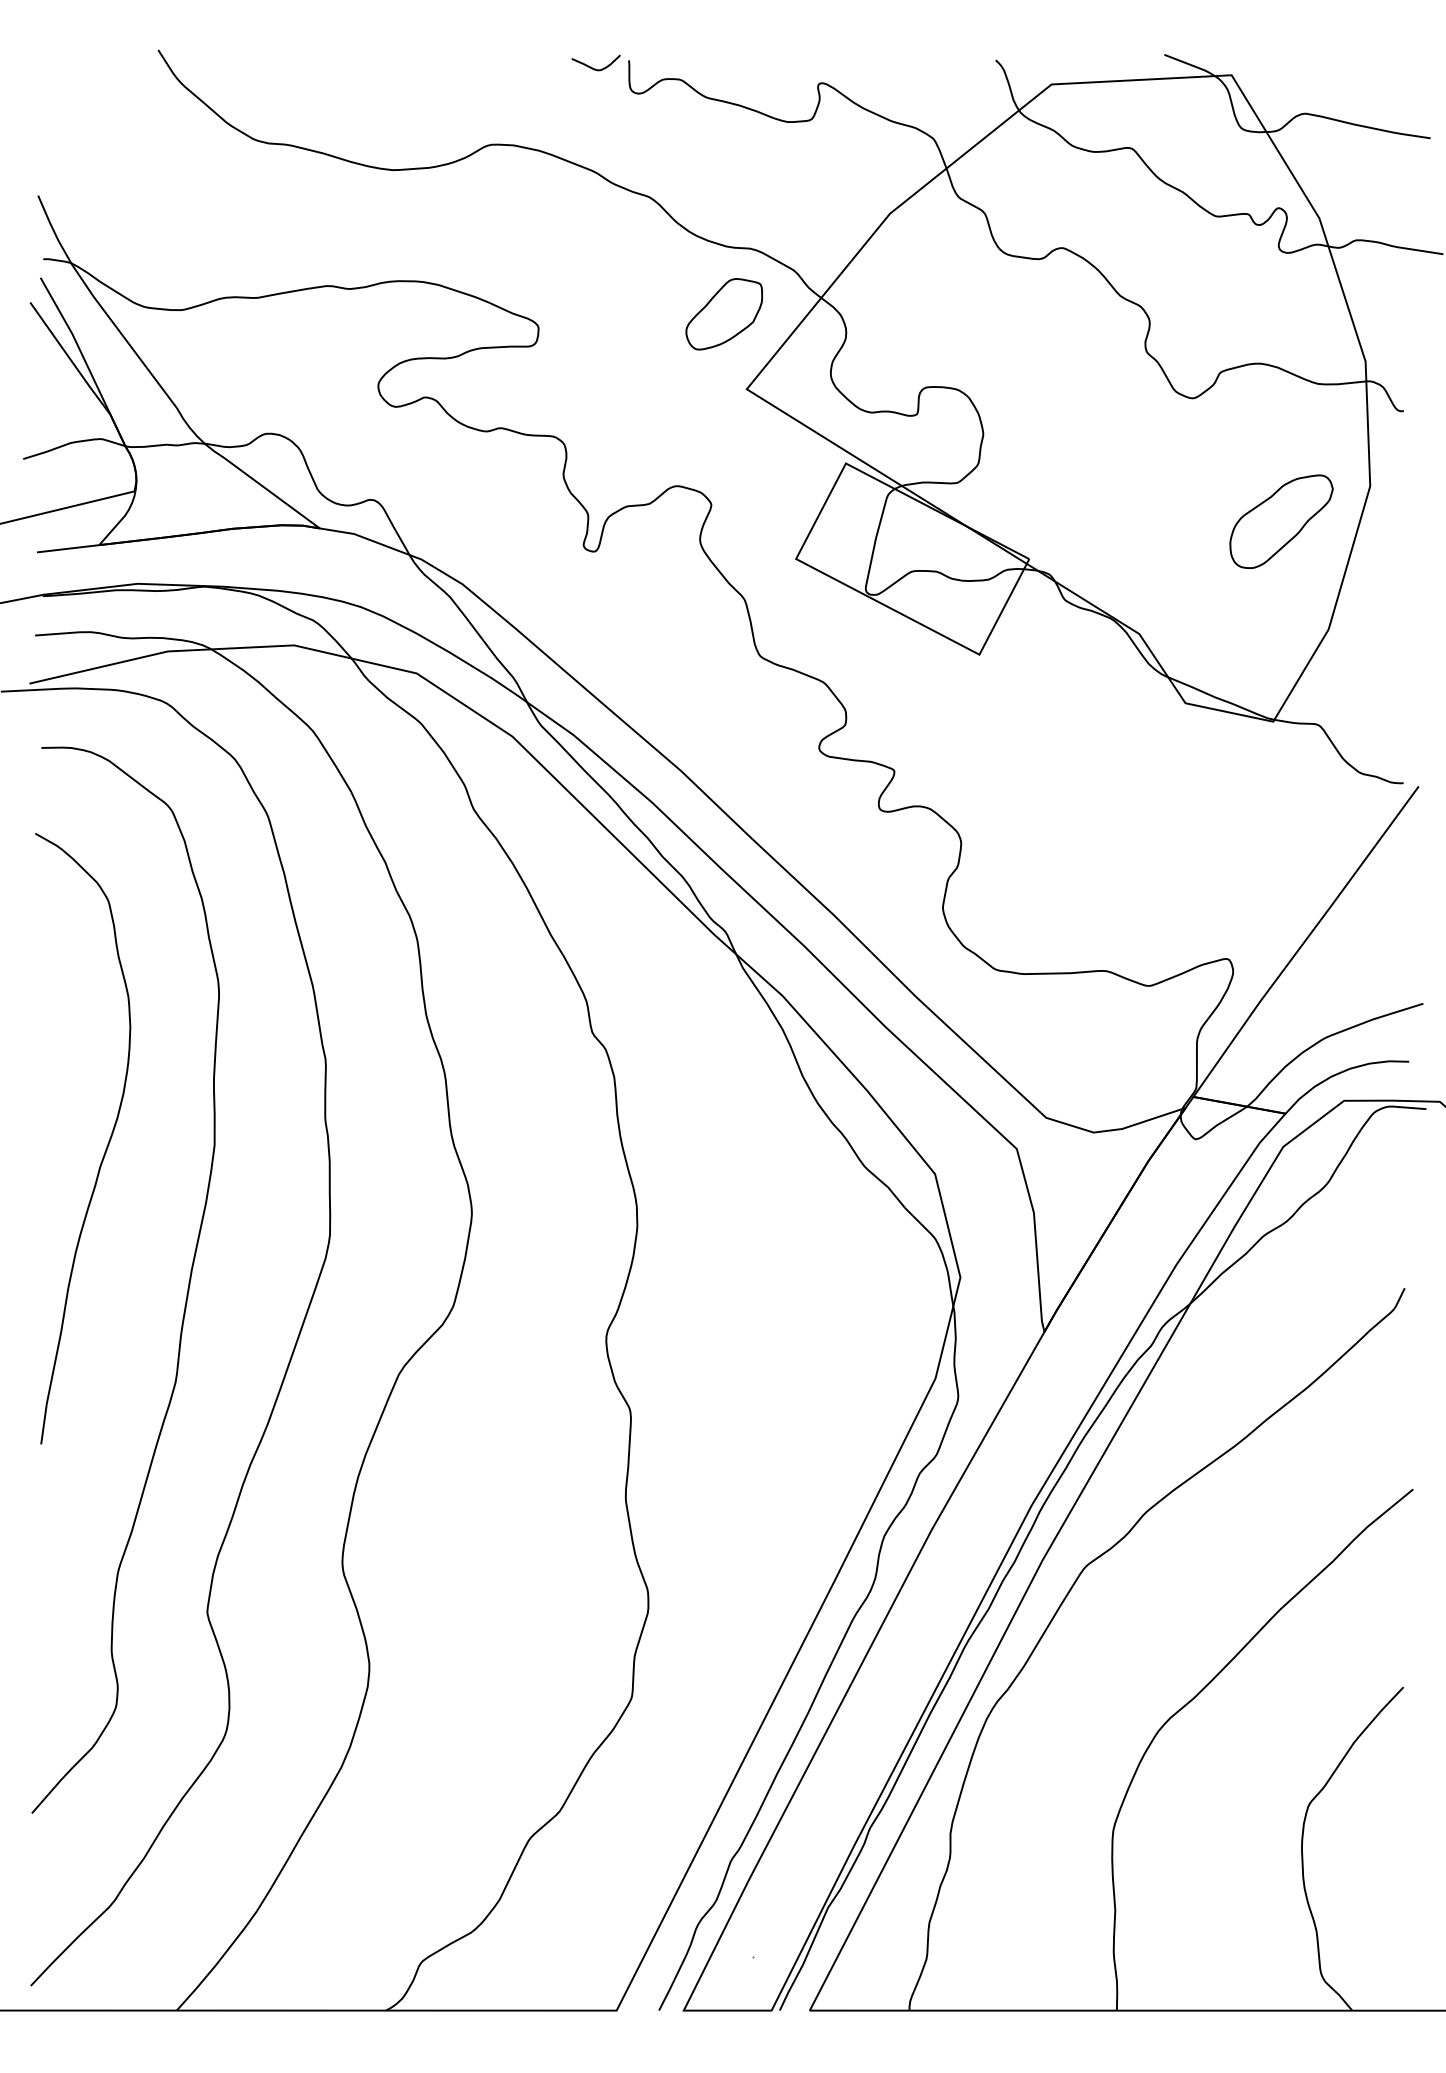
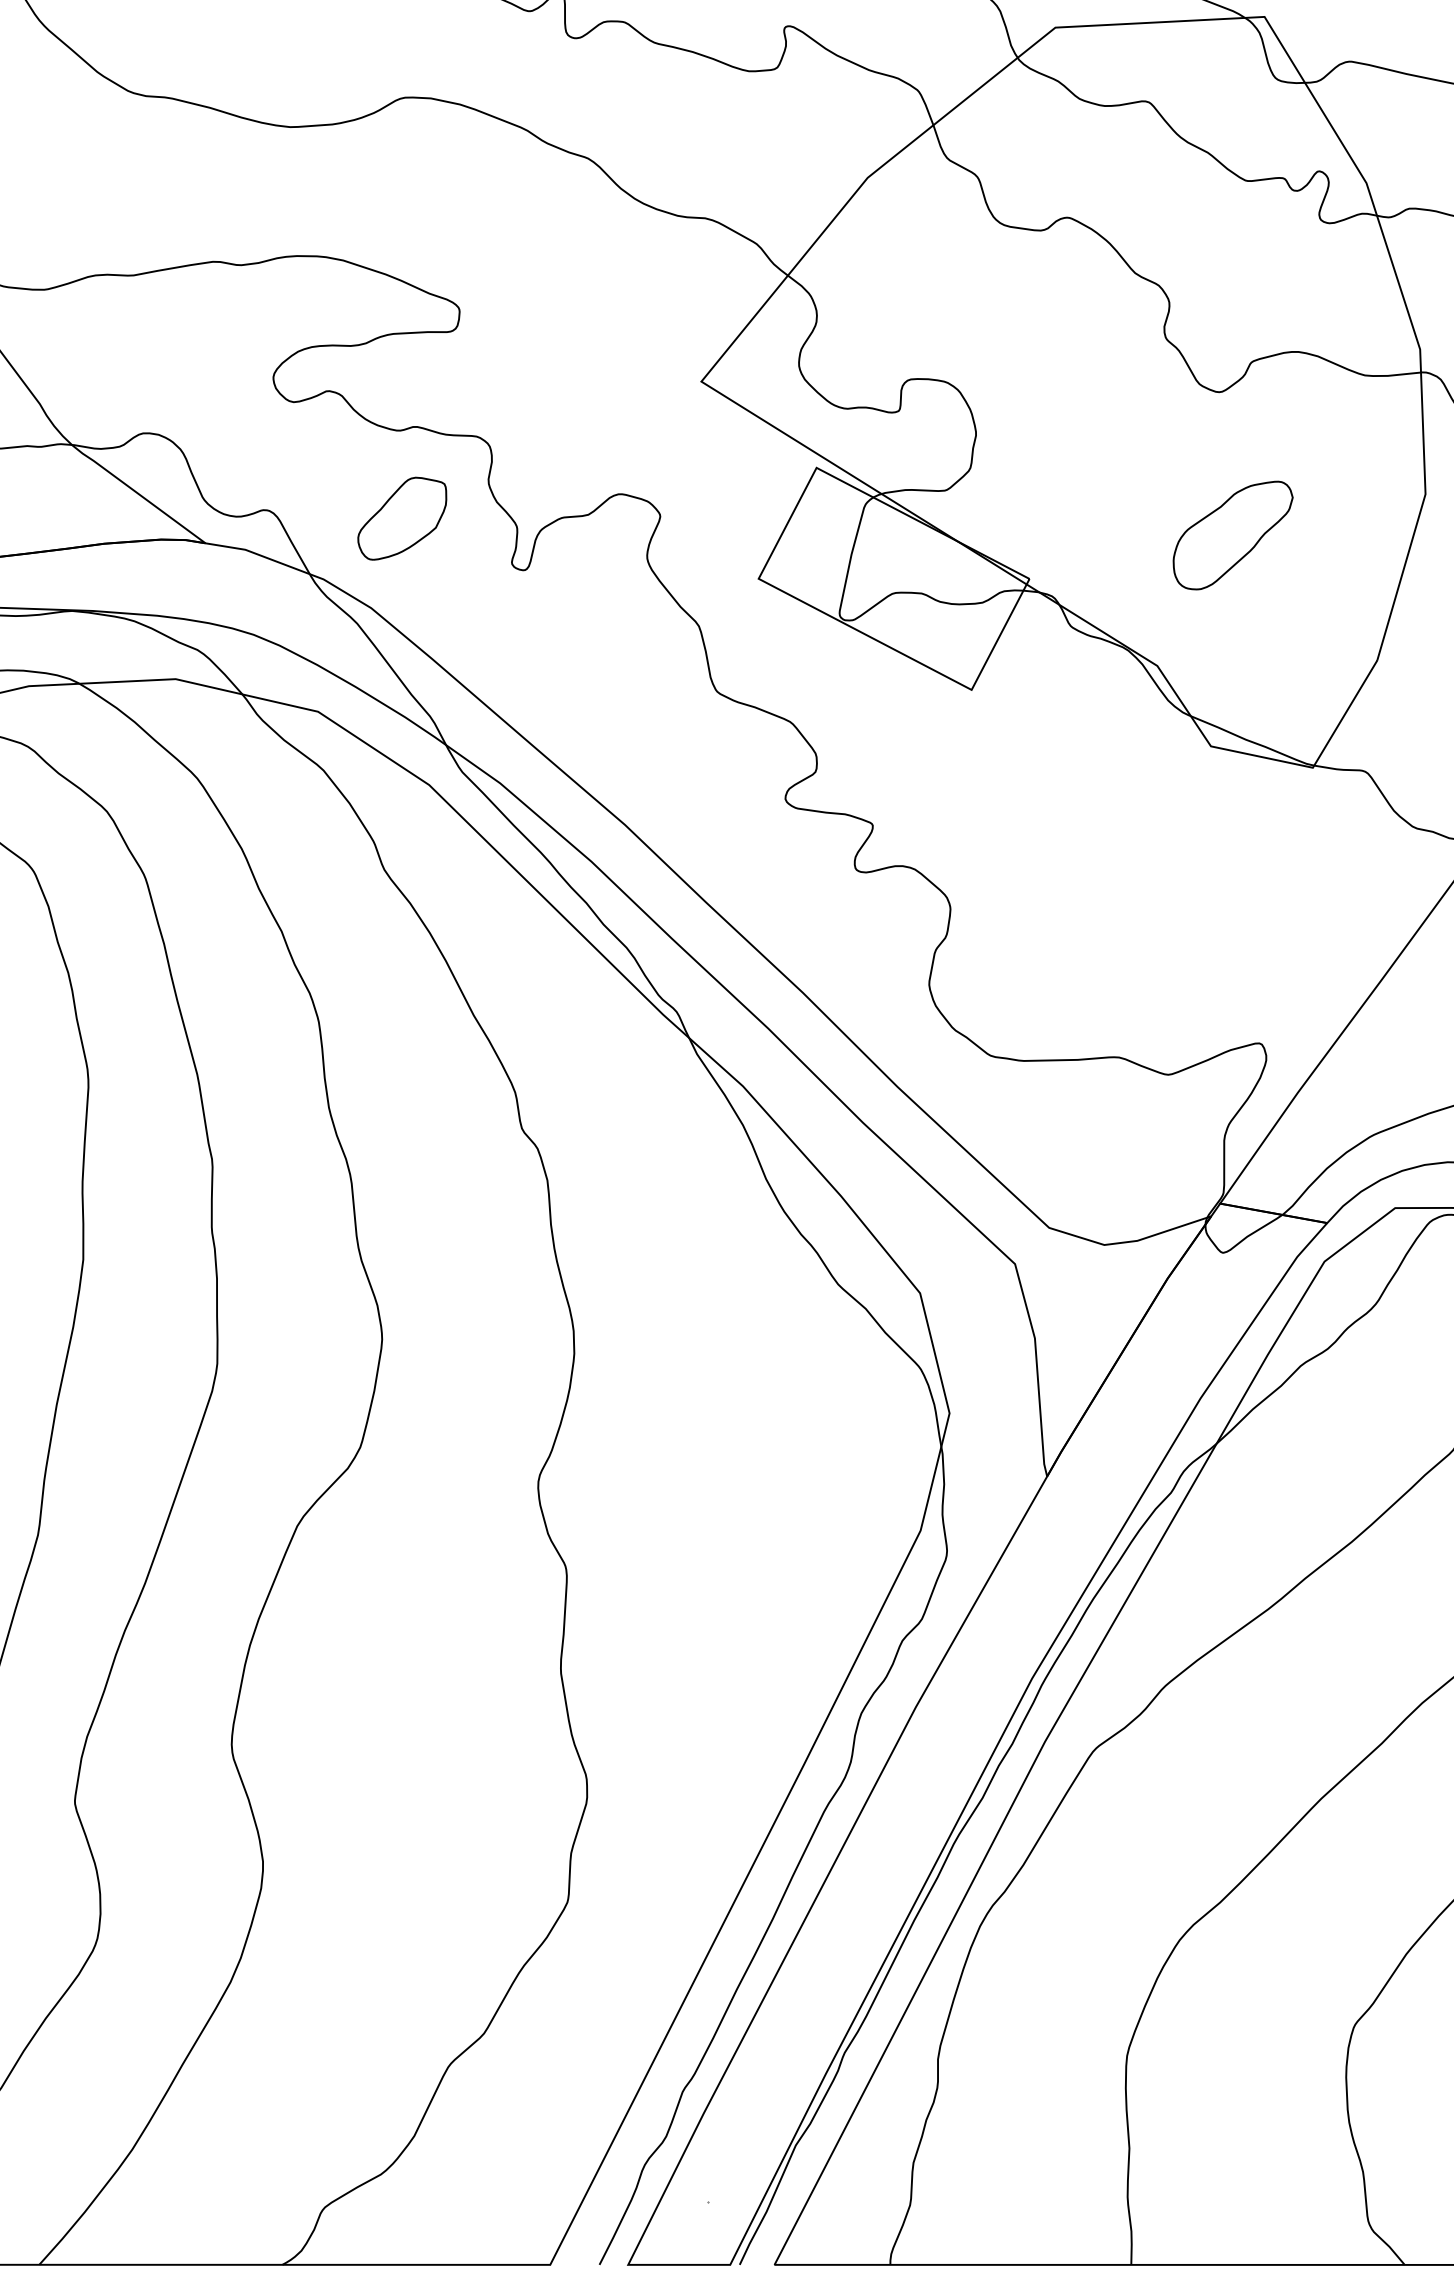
part: (724, 314) -> (402, 518), moved
part: (1281, 521) -> (1233, 535), moved

